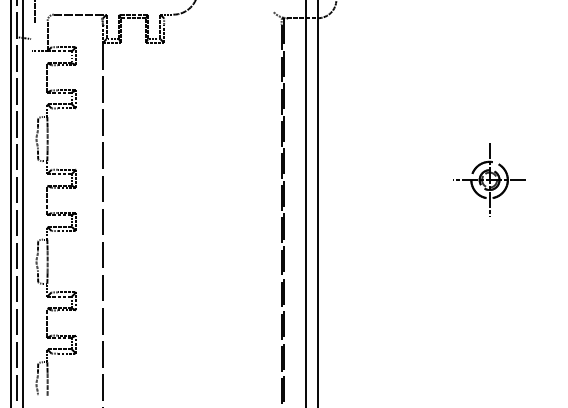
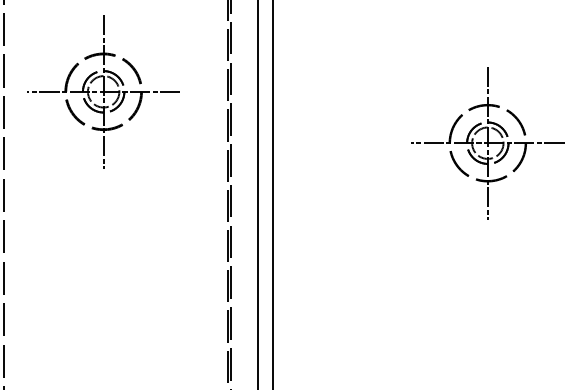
part: (182, 138) -> (103, 91), added
part: (489, 179) -> (487, 142), size x1.67

